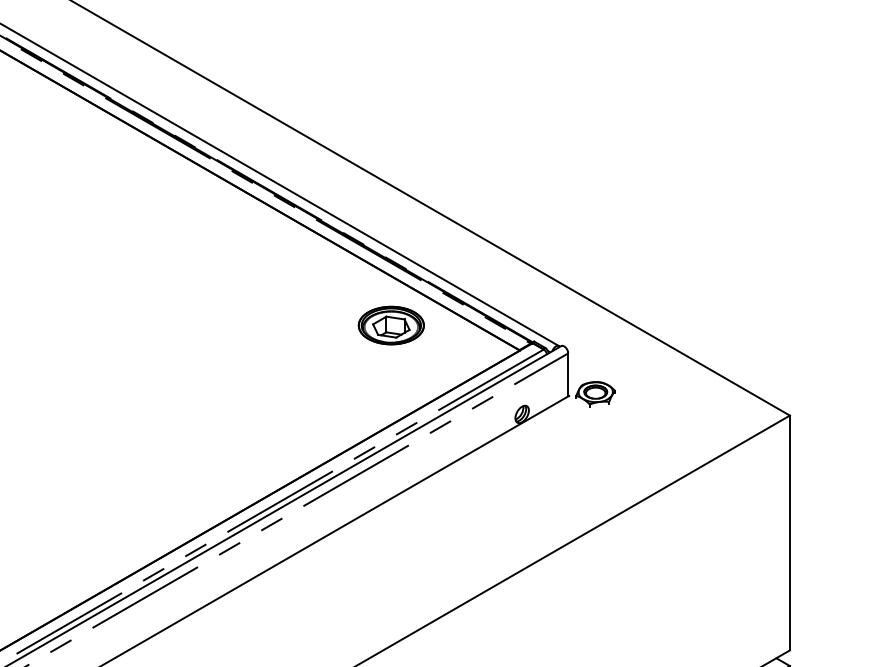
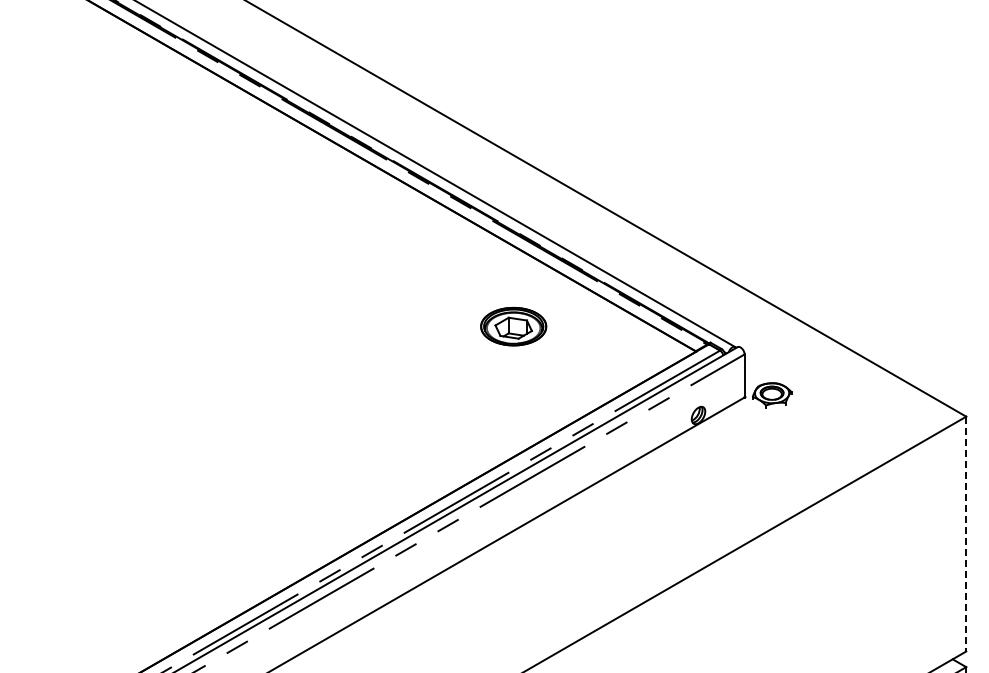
part: (391, 325) -> (513, 326), moved
line: (790, 533) -> (966, 534), solid -> dashed

